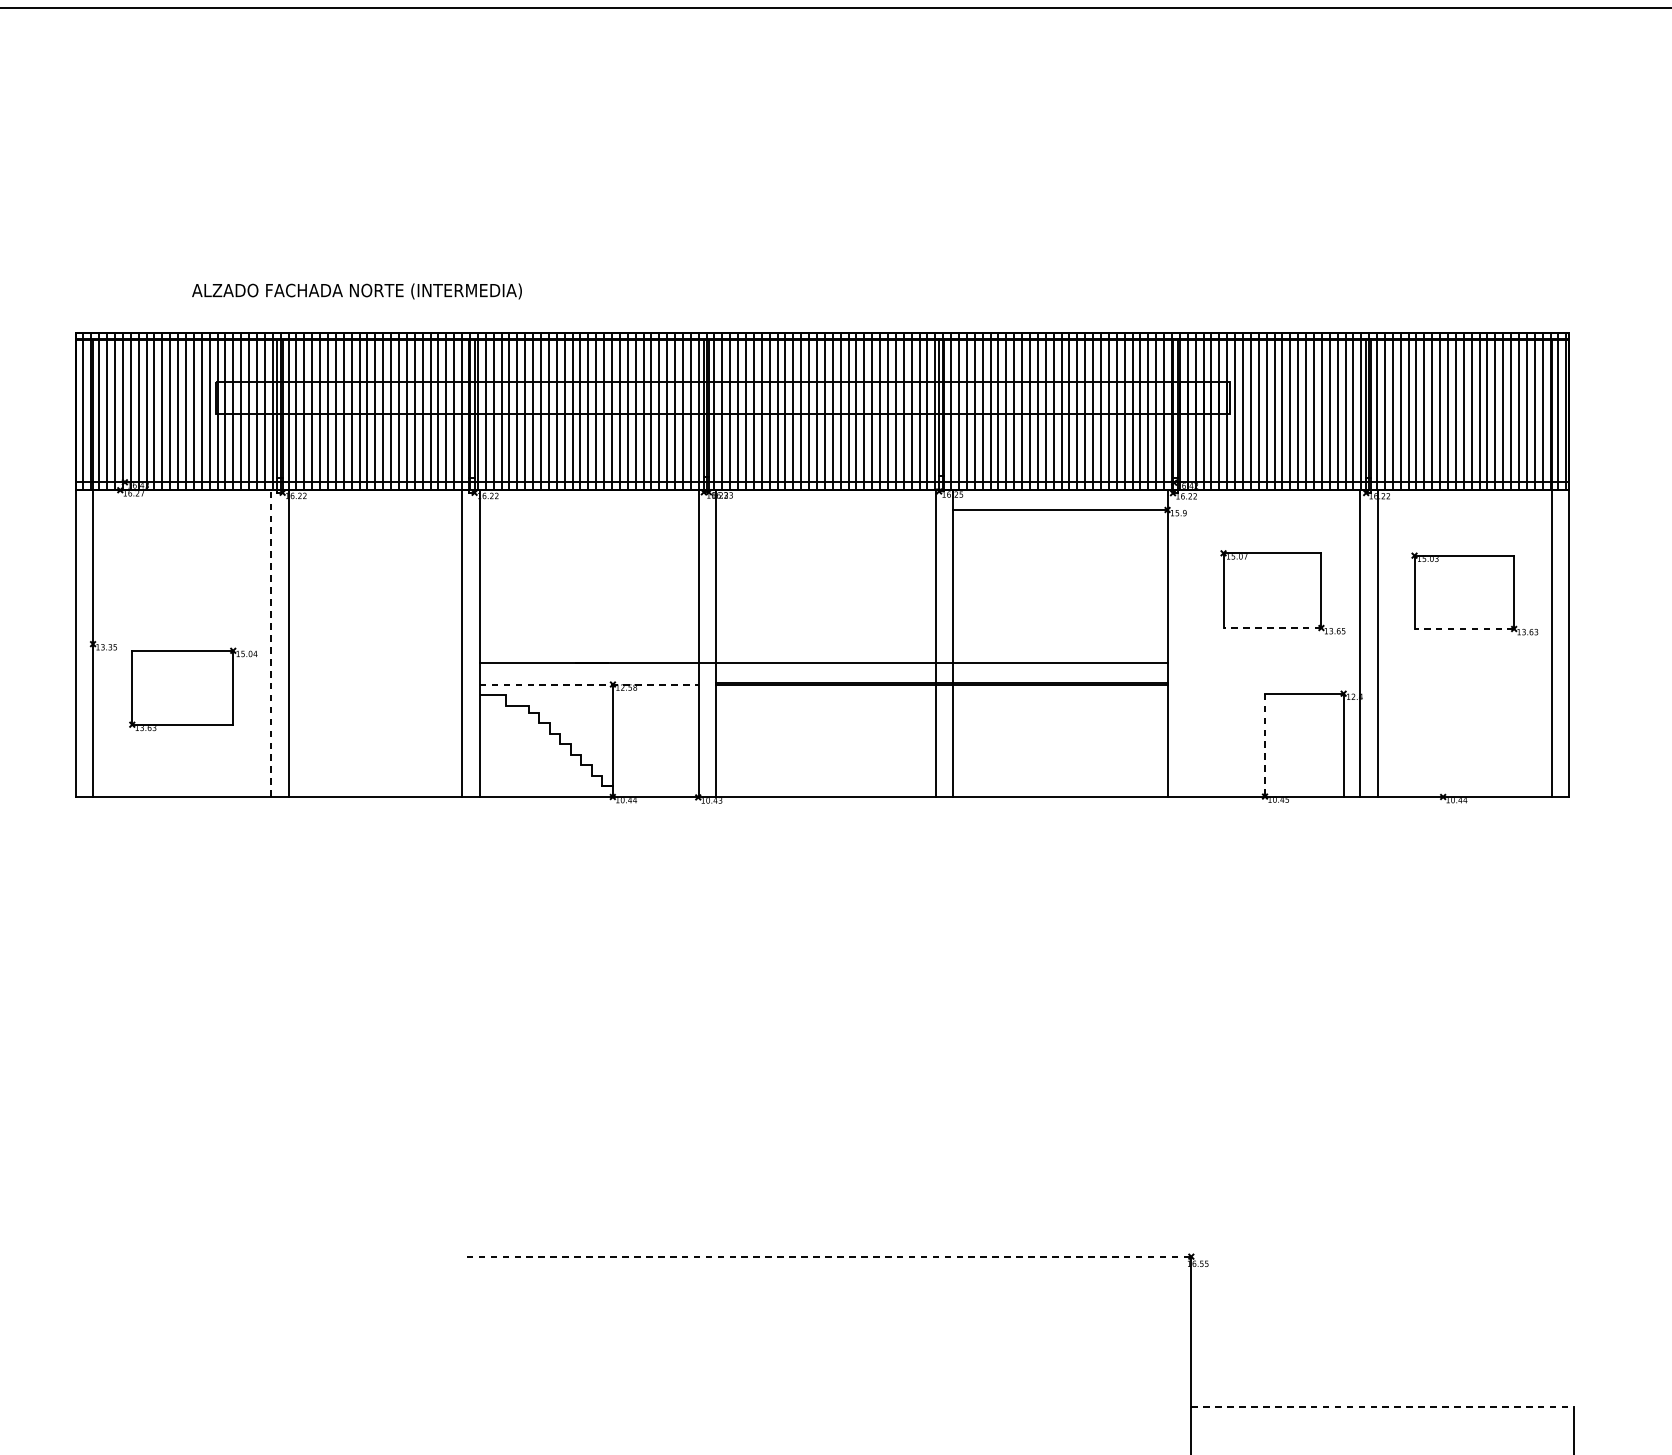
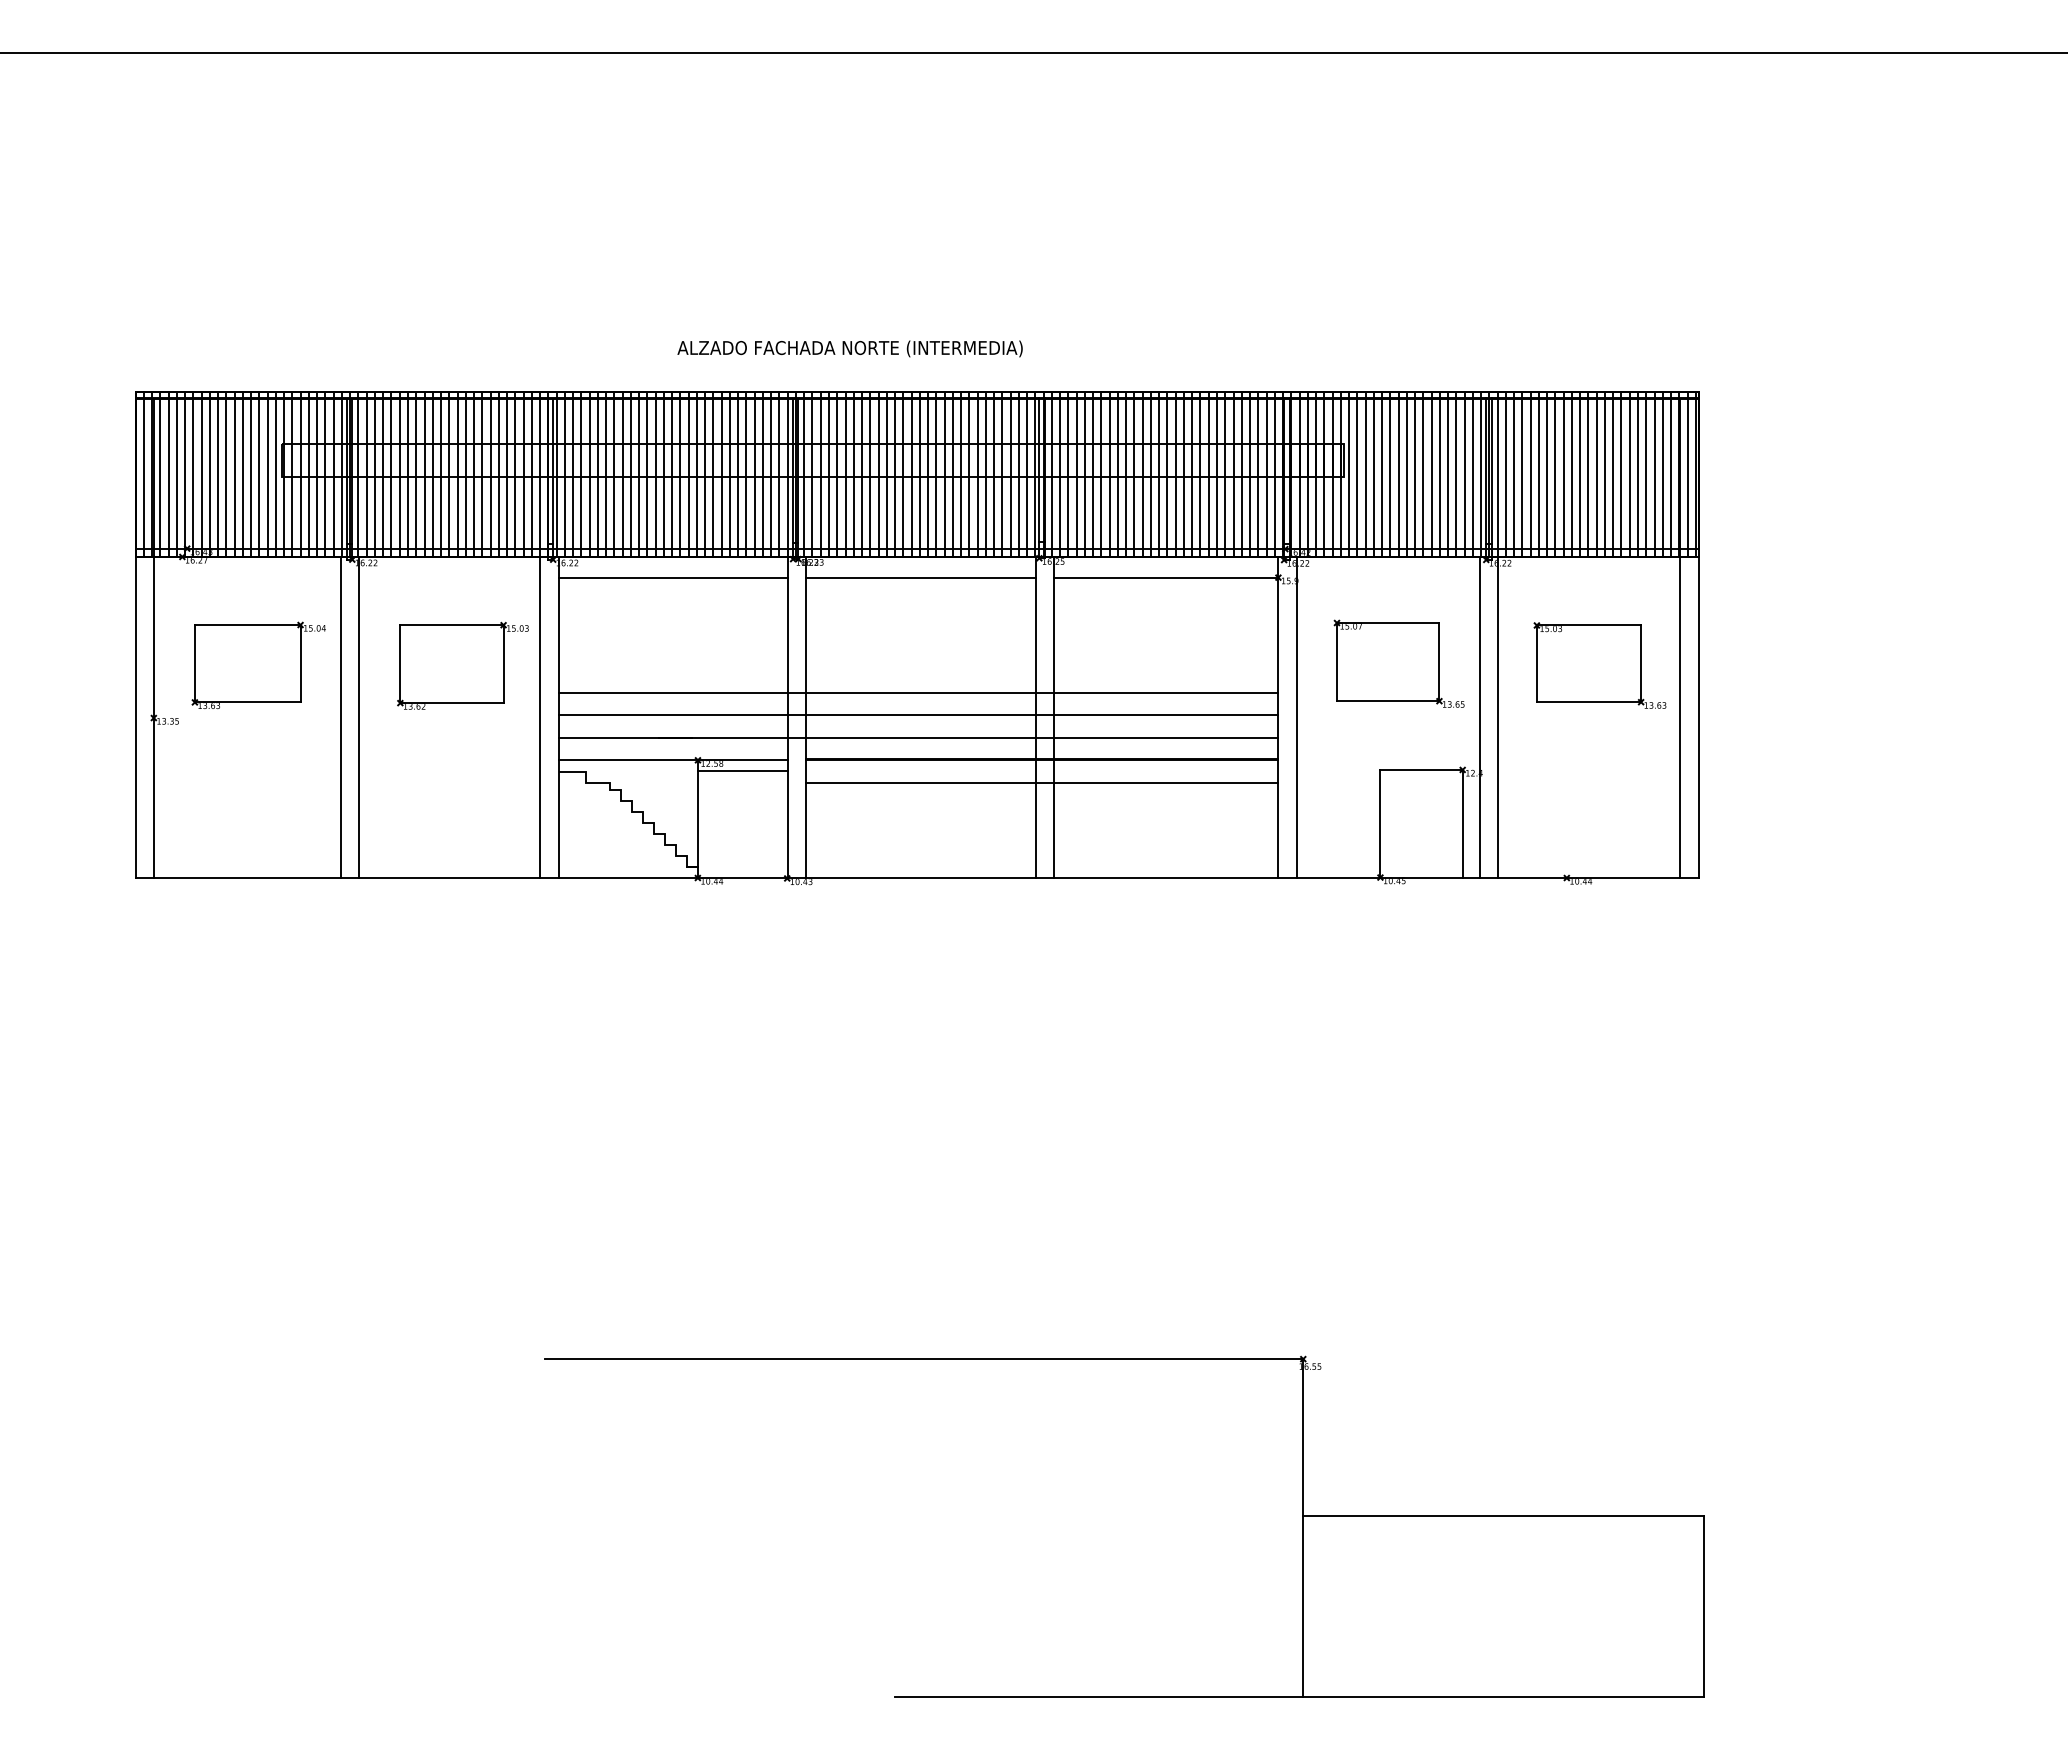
text: (356, 291) -> (849, 348), moved
line: (588, 509) -> (672, 577), added
line: (825, 509) -> (920, 577), added
part: (387, 593) -> (462, 665), added
line: (823, 619) -> (918, 692), added
line: (1271, 628) -> (1387, 701), dashed -> solid
line: (1463, 629) -> (1588, 702), dashed -> solid
line: (823, 641) -> (918, 715), added
line: (271, 643) -> (340, 717), dashed -> solid
line: (1184, 643) -> (1296, 717), added
line: (589, 684) -> (673, 760), dashed -> solid
part: (193, 688) -> (258, 664), moved
line: (655, 695) -> (742, 771), added
line: (941, 705) -> (1041, 782), added
line: (1265, 745) -> (1380, 824), dashed -> solid
line: (829, 1257) -> (924, 1359), dashed -> solid
line: (1383, 1407) -> (1504, 1516), dashed -> solid

